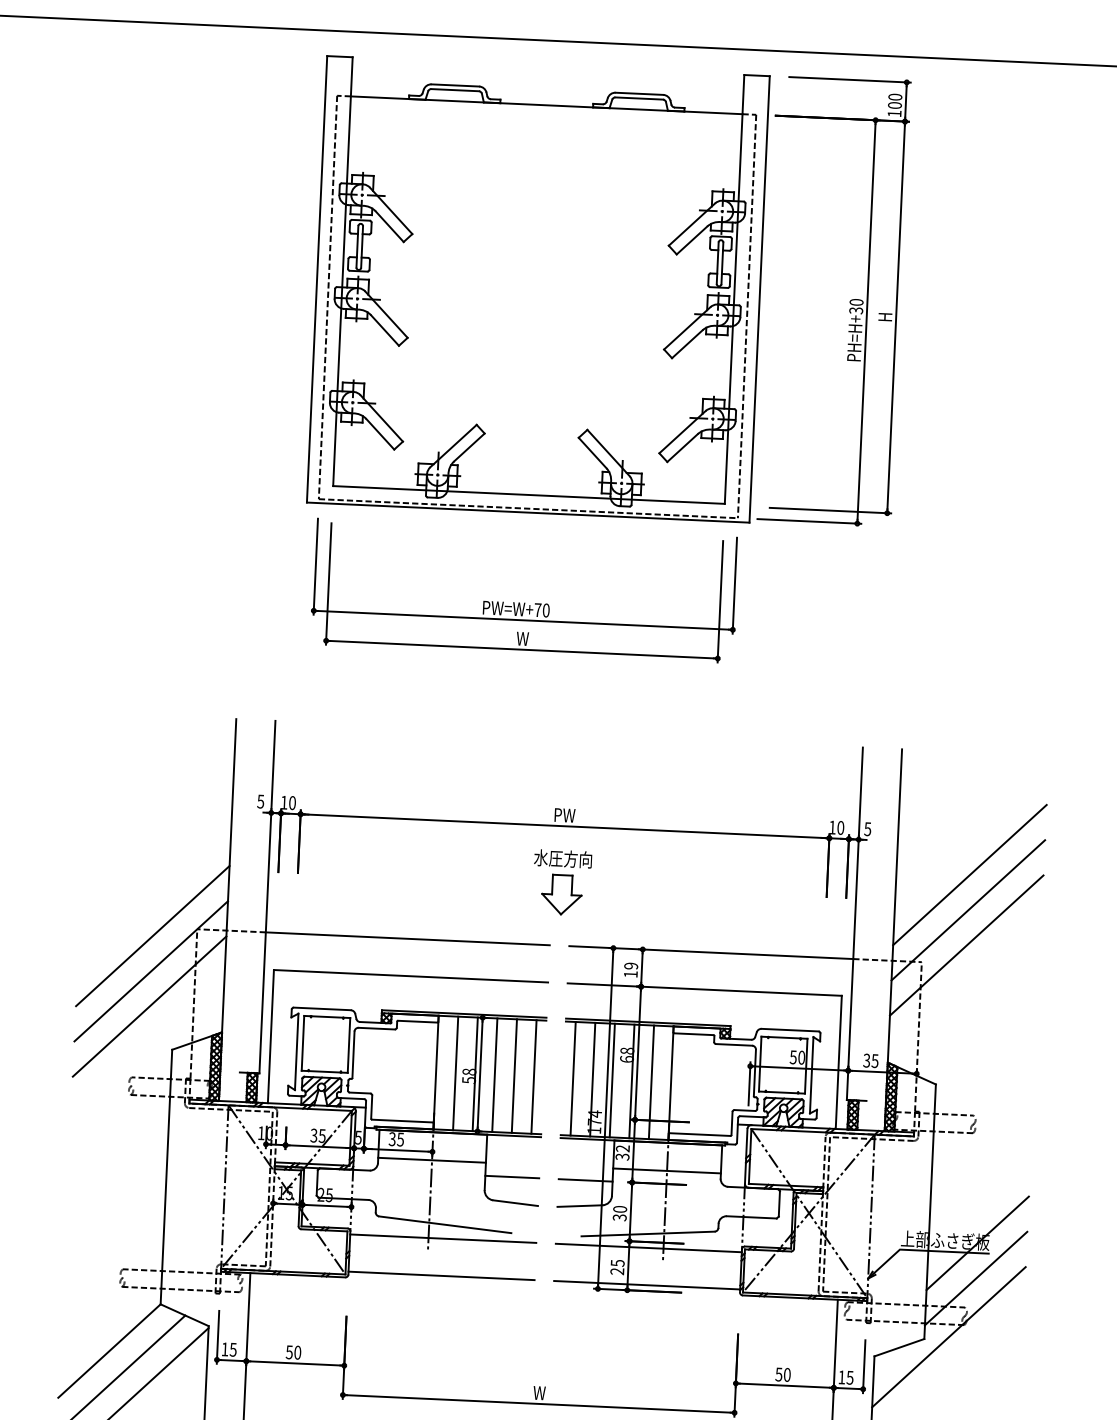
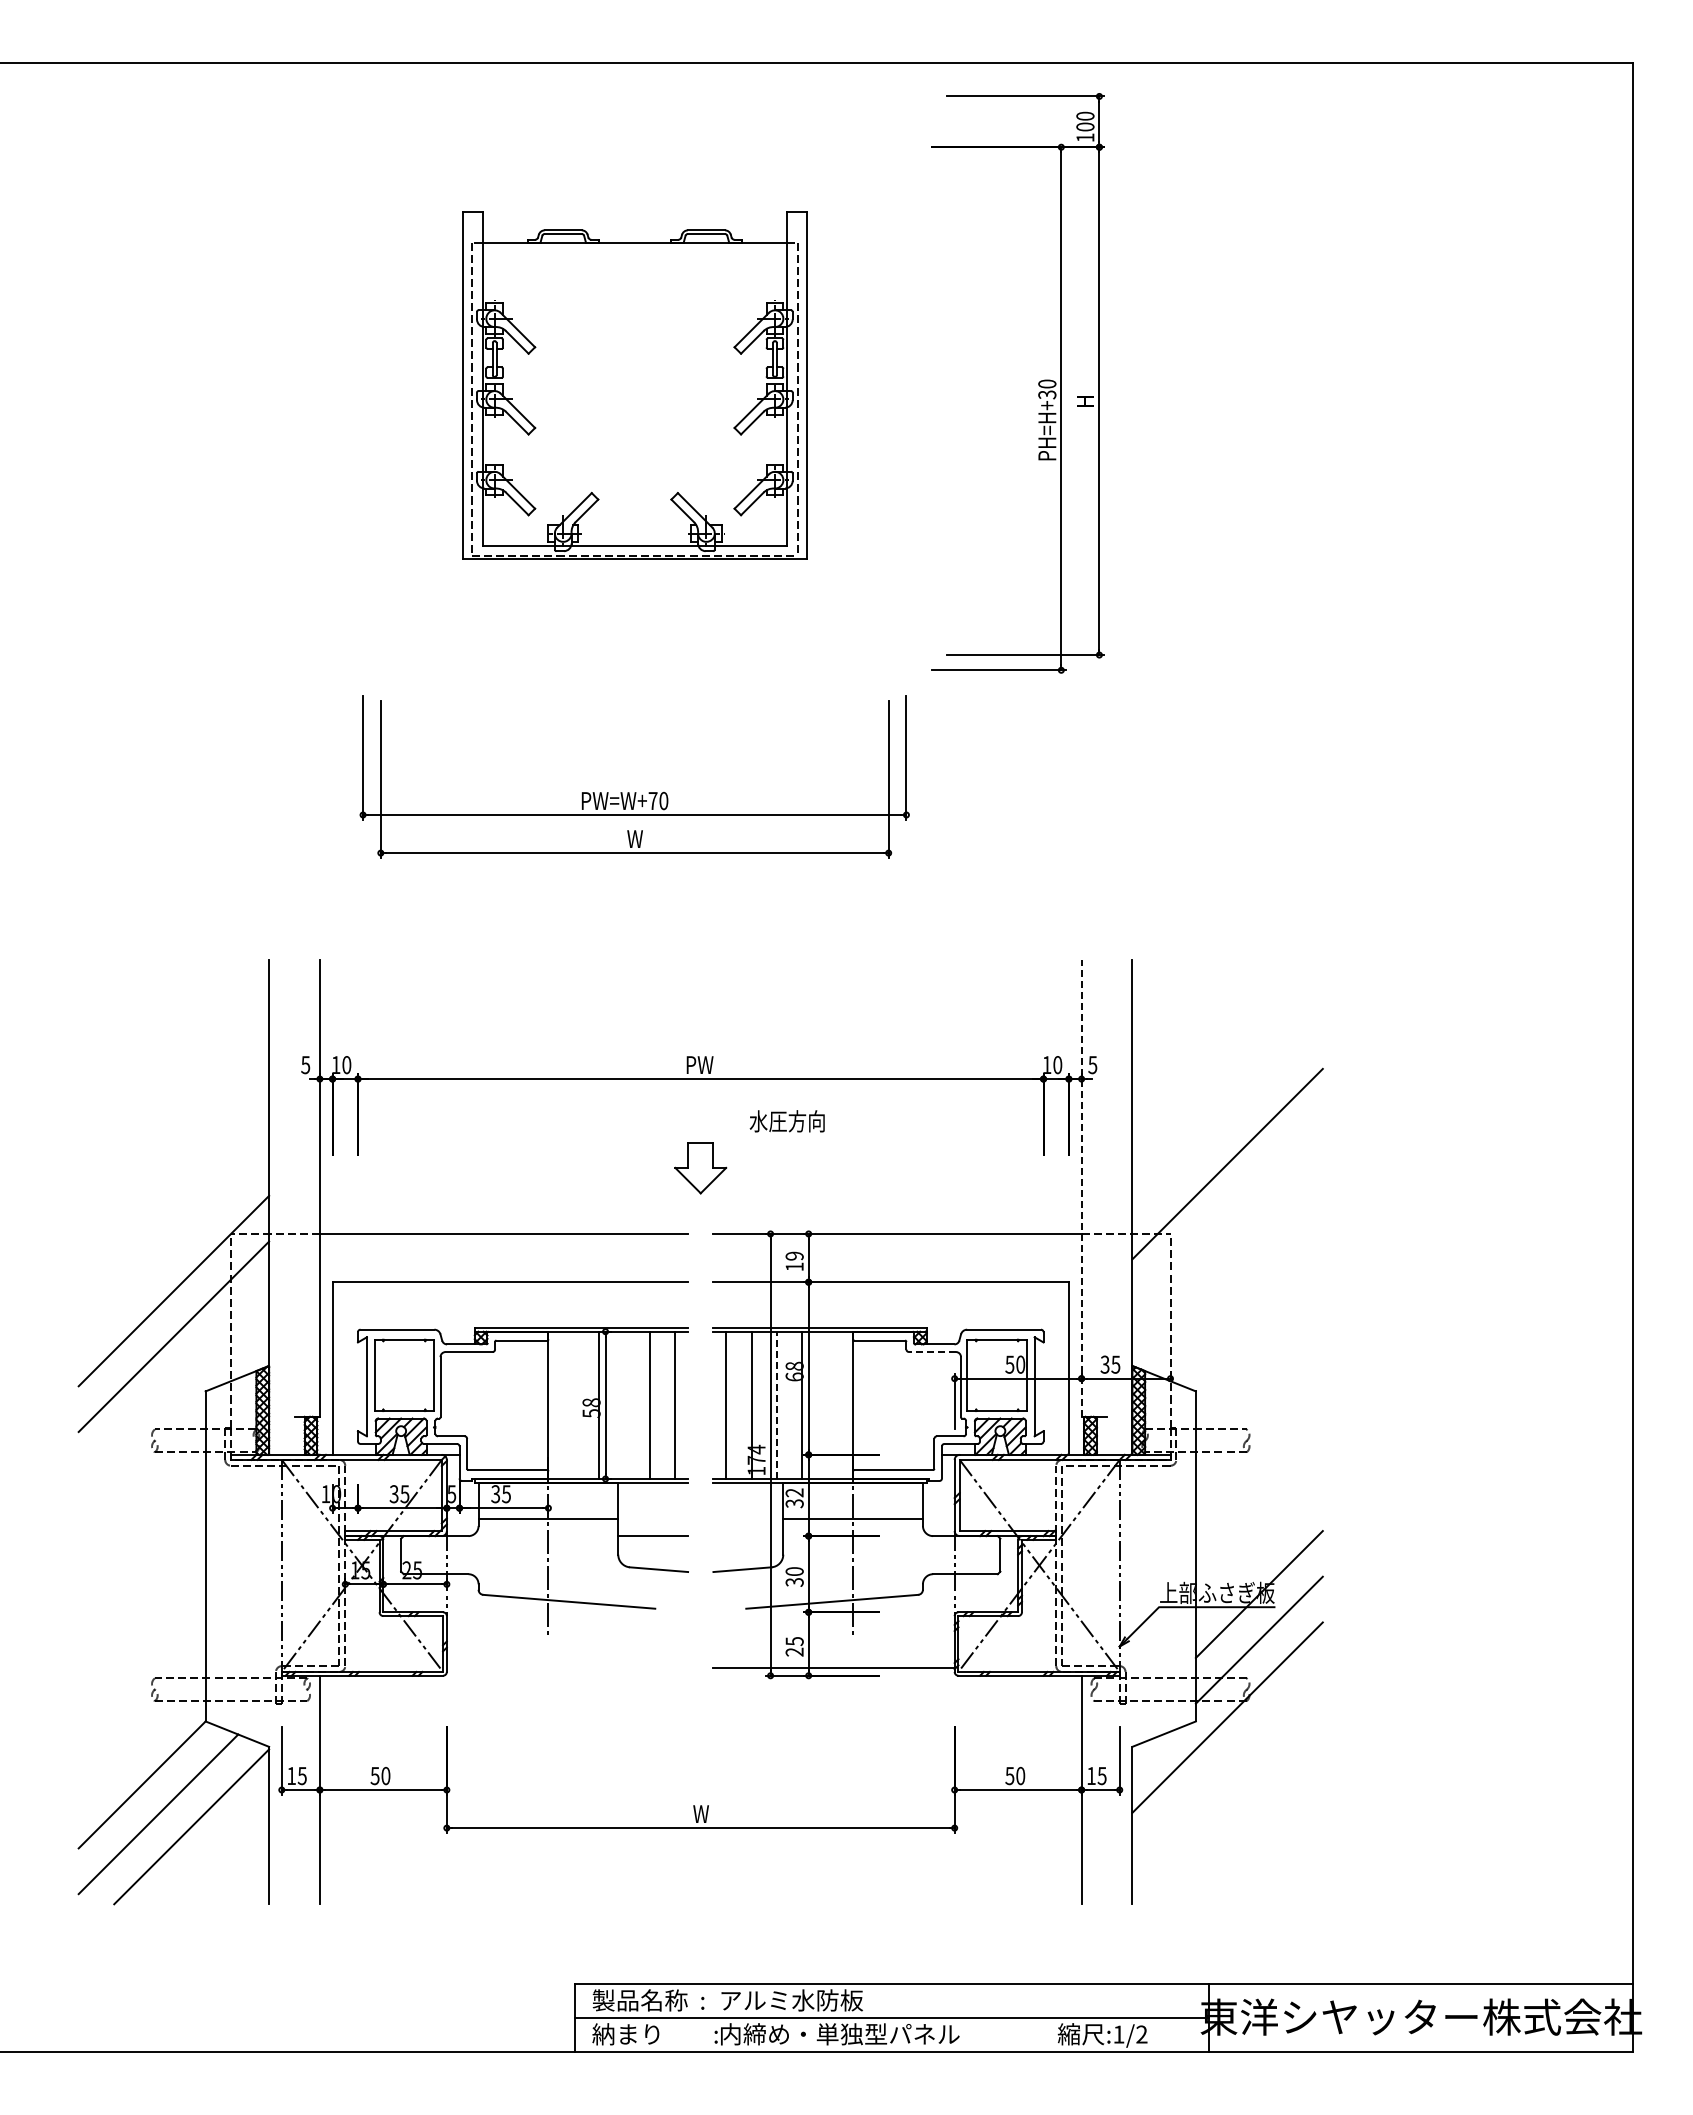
part: (538, 289) -> (634, 385), size x0.6
text: (562, 858) -> (786, 1121), moved
line: (969, 875) -> (1227, 1118), removed
line: (854, 923) -> (1081, 1188), solid -> dashed
line: (152, 936) -> (173, 1245), removed
line: (966, 945) -> (1227, 1209), removed
line: (733, 1045) -> (931, 1352), solid -> dashed
line: (455, 1072) -> (573, 1404), removed
line: (494, 1074) -> (624, 1404), removed
line: (611, 1080) -> (776, 1405), solid -> dashed
line: (651, 1081) -> (827, 1404), removed
line: (585, 1180) -> (748, 1536), removed
line: (443, 1238) -> (567, 1619), removed
line: (648, 1247) -> (833, 1619), removed
line: (441, 1276) -> (567, 1668), removed

